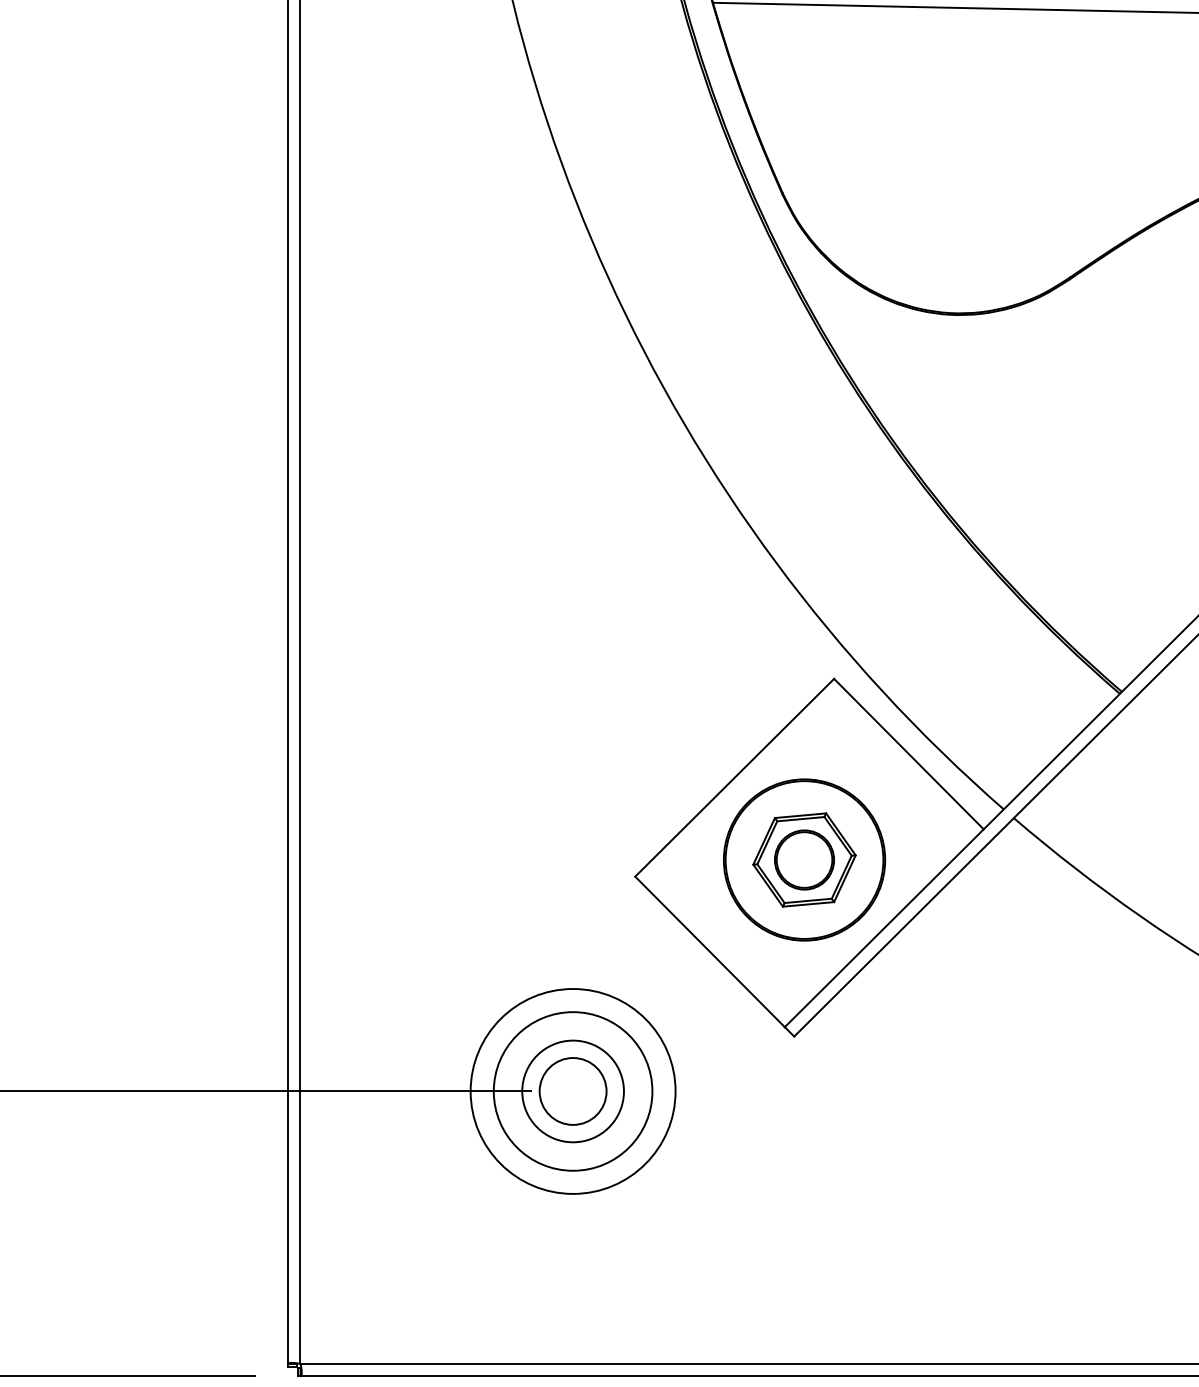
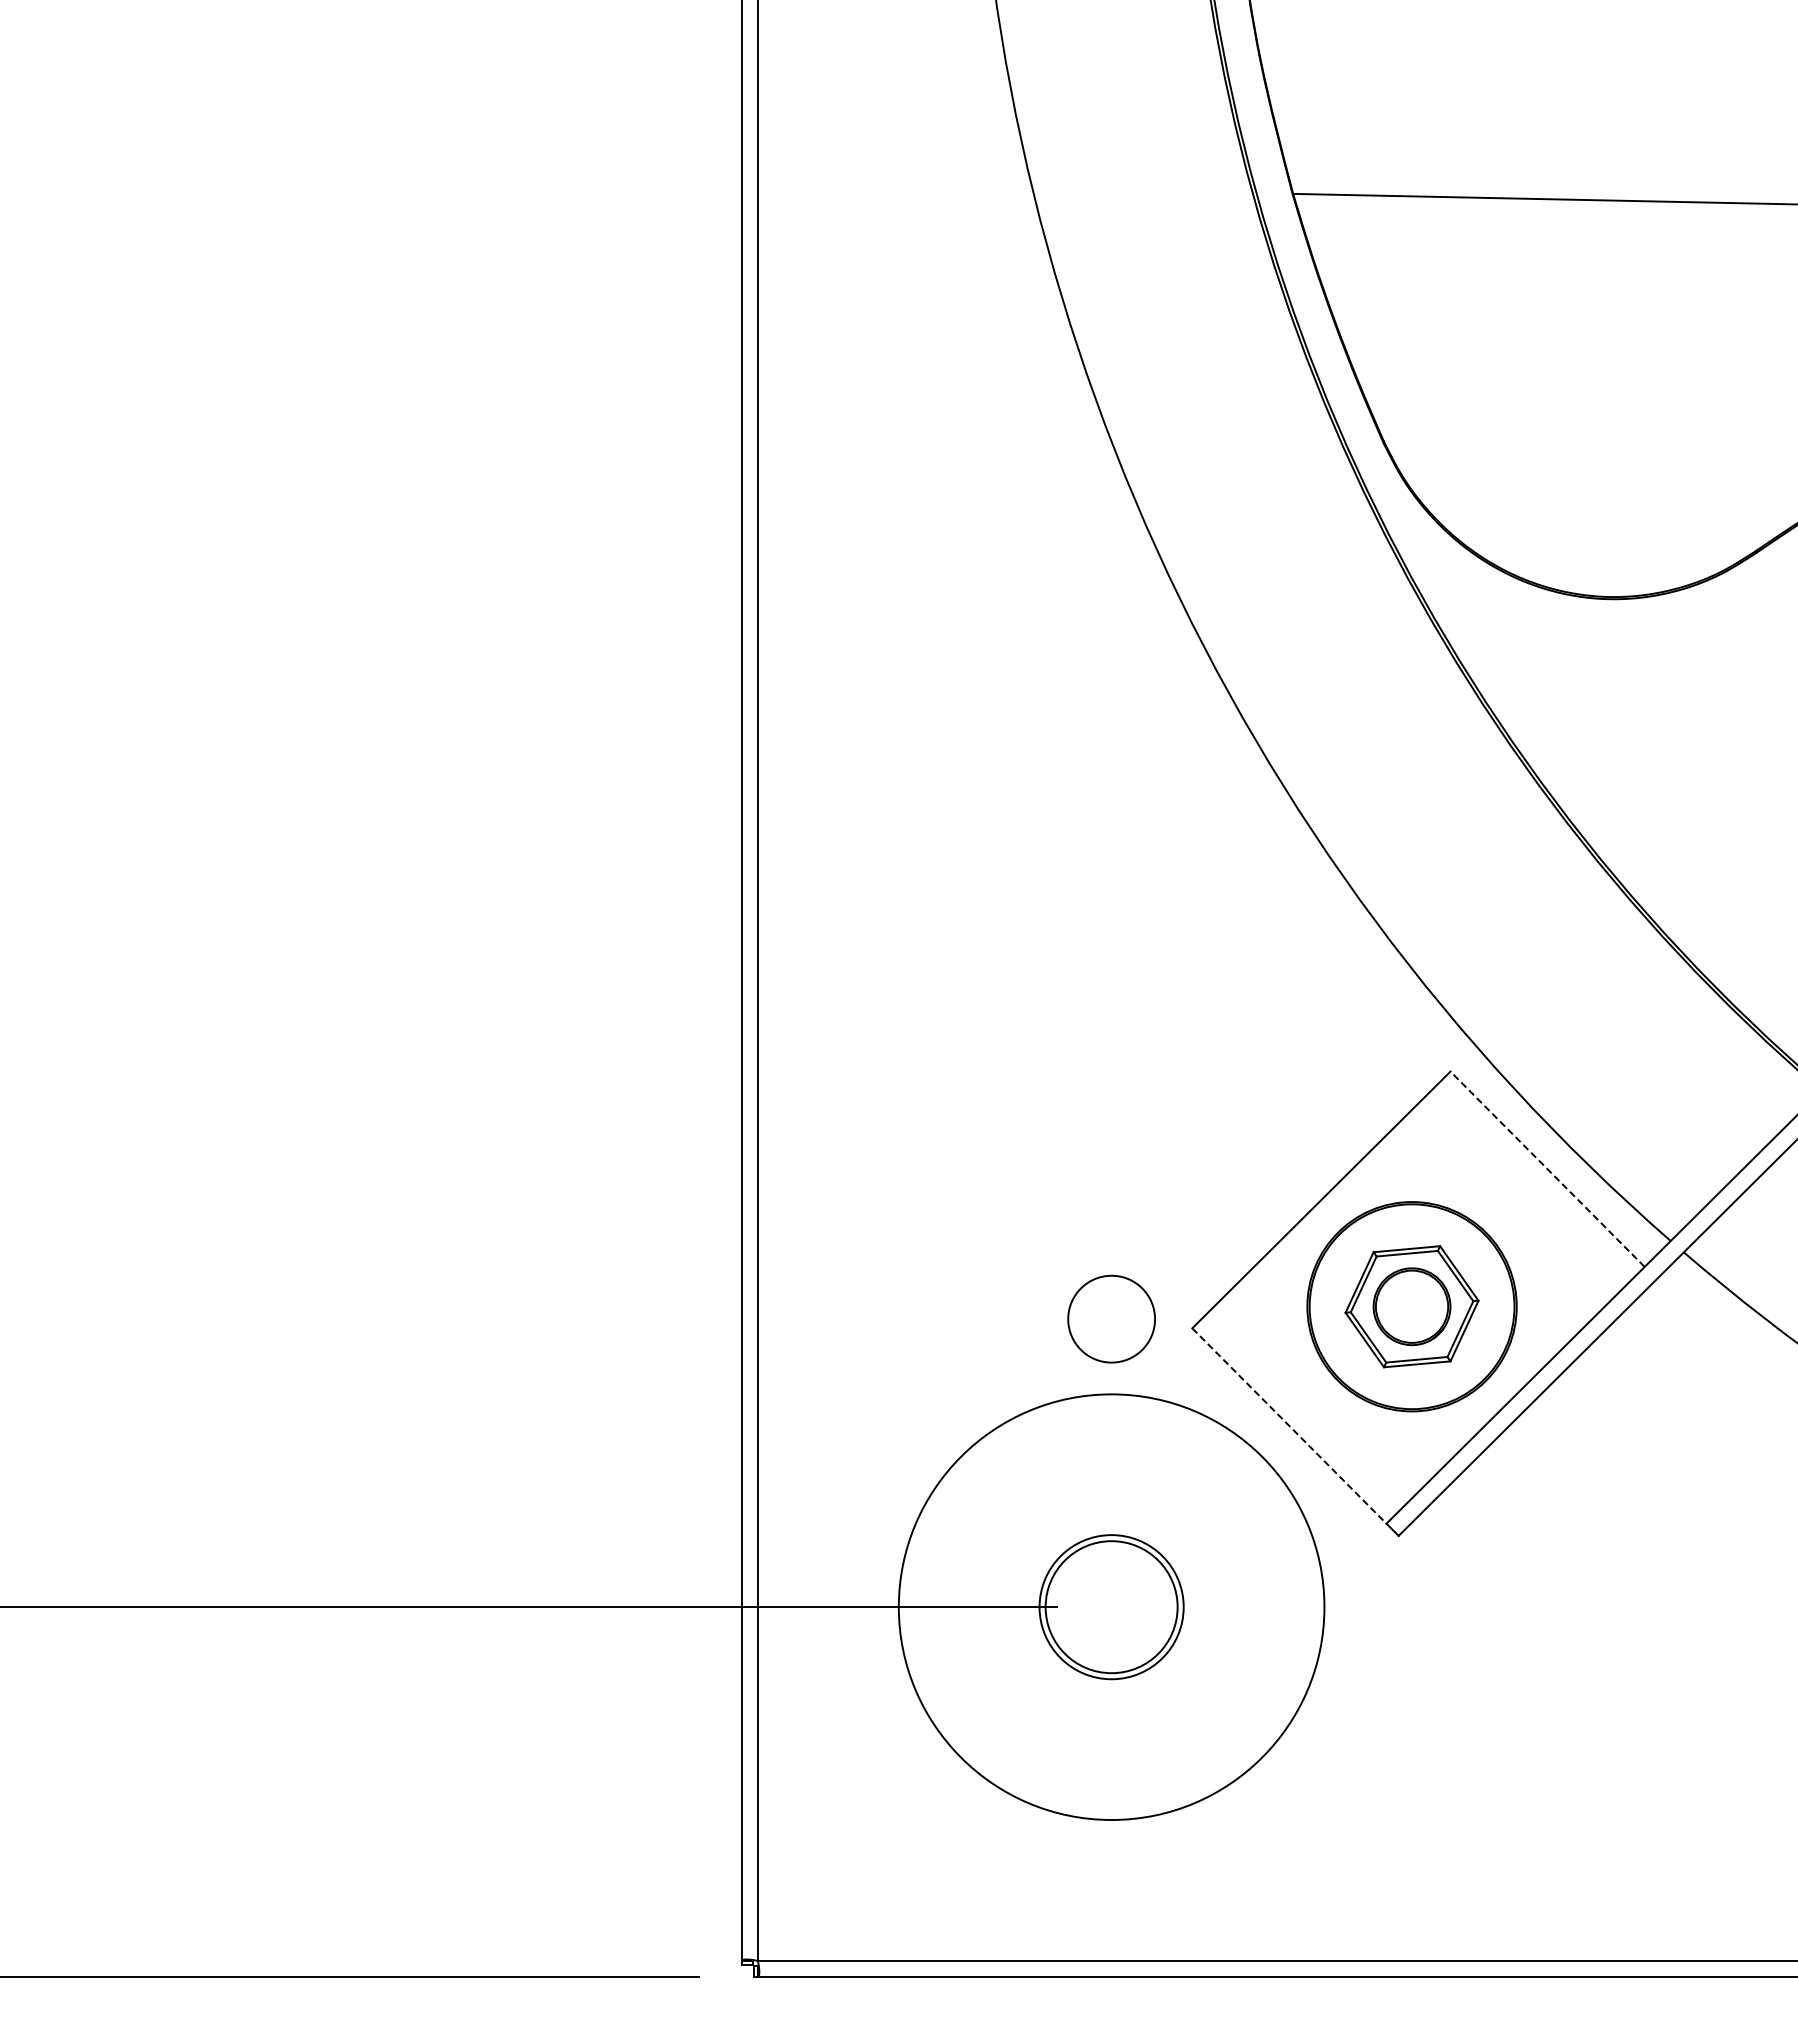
line: (908, 754) -> (1547, 1169), solid -> dashed
line: (710, 952) -> (1289, 1426), solid -> dashed
circle: (573, 1090) -> (1111, 1318), moved
circle: (573, 1091) -> (1111, 1607), size x0.7
circle: (573, 1091) -> (1111, 1607), size x1.6

